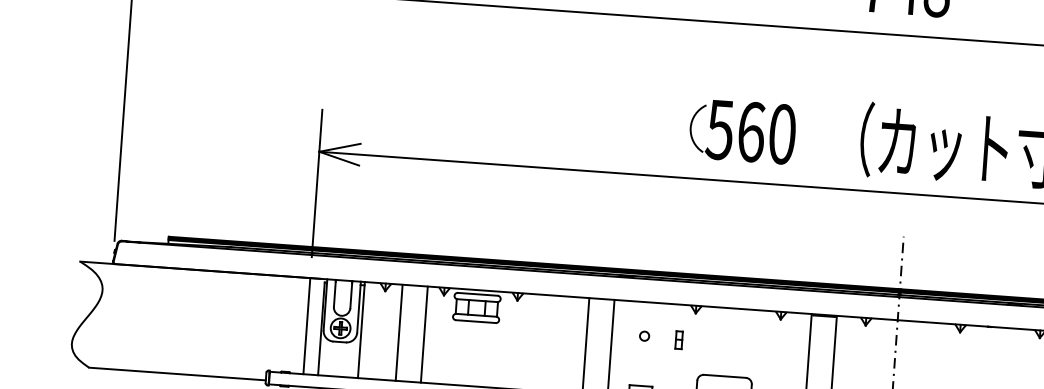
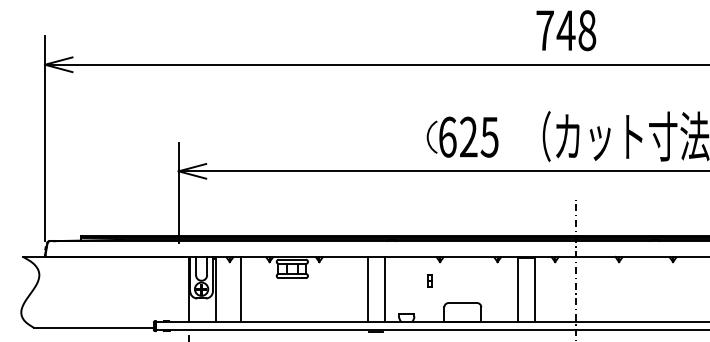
text: (751, 131) -> (468, 136), 560 -> 625
line: (306, 324) -> (178, 288), removed
line: (424, 334) -> (258, 289), removed
circle: (644, 335) -> (406, 279), removed

